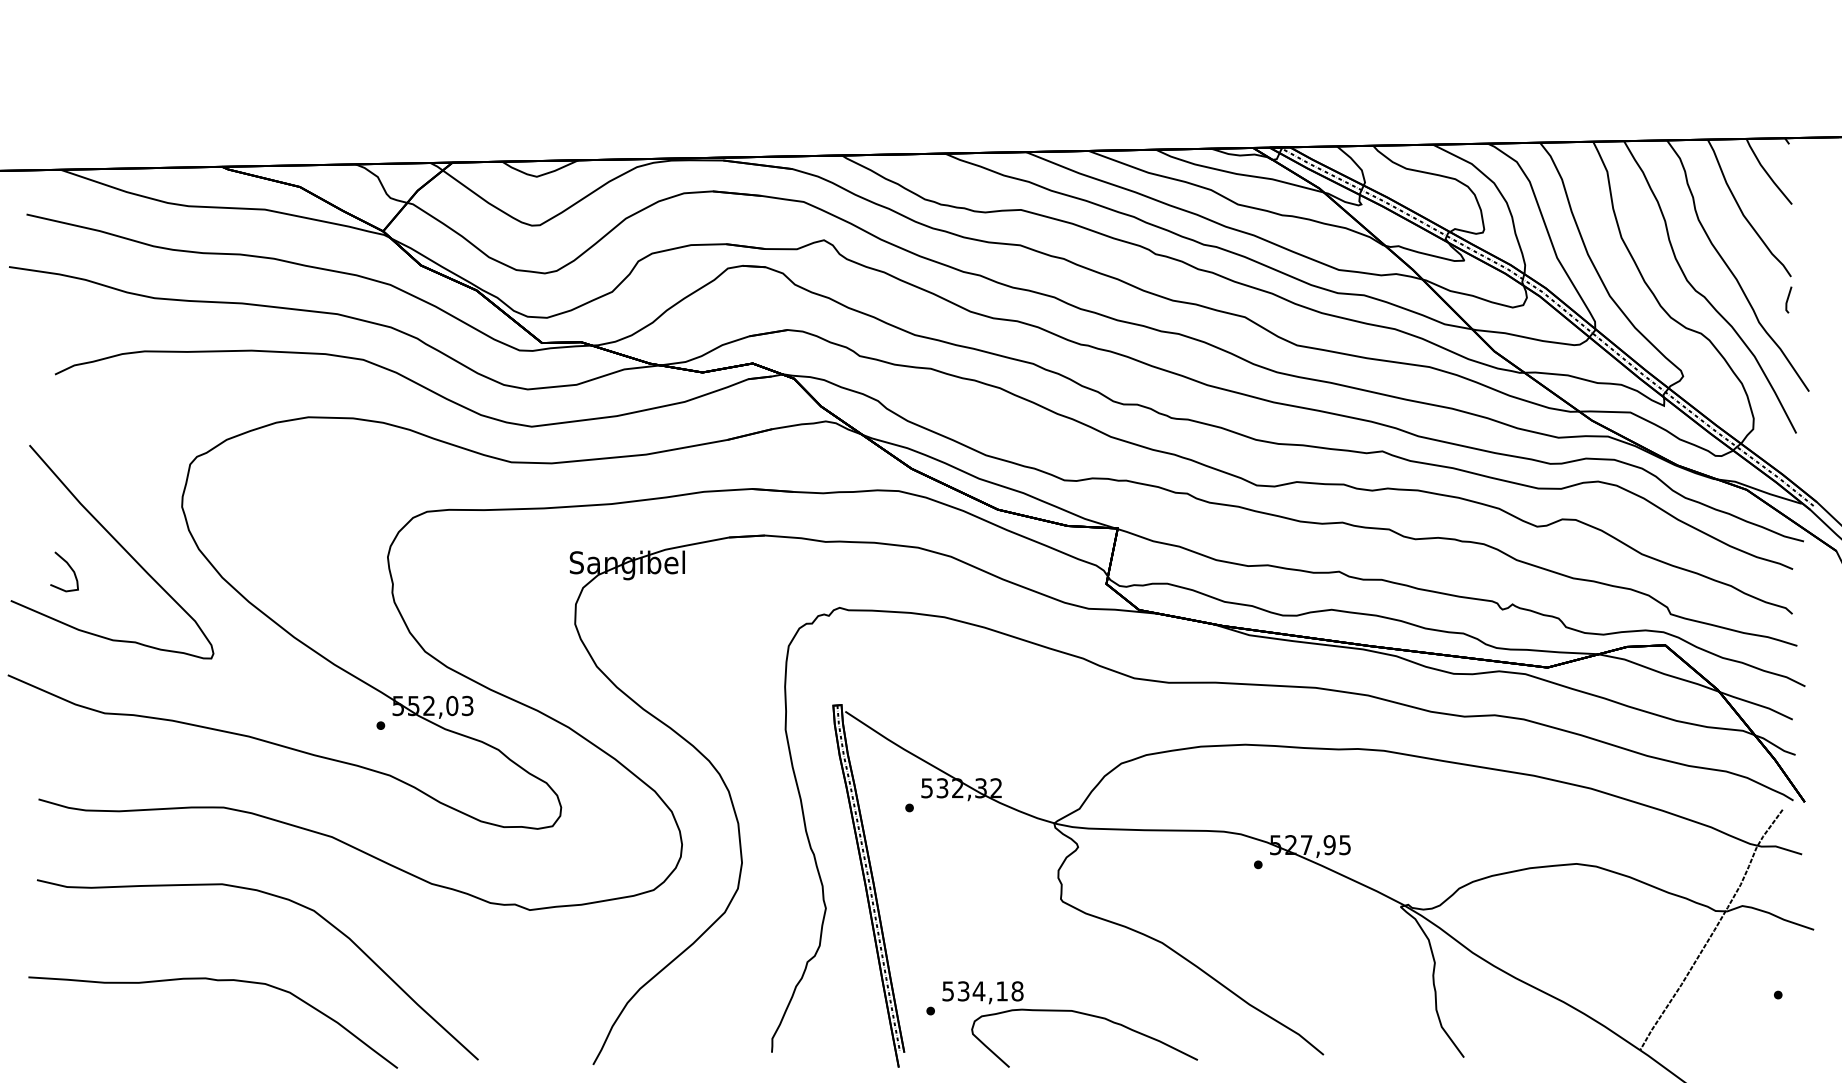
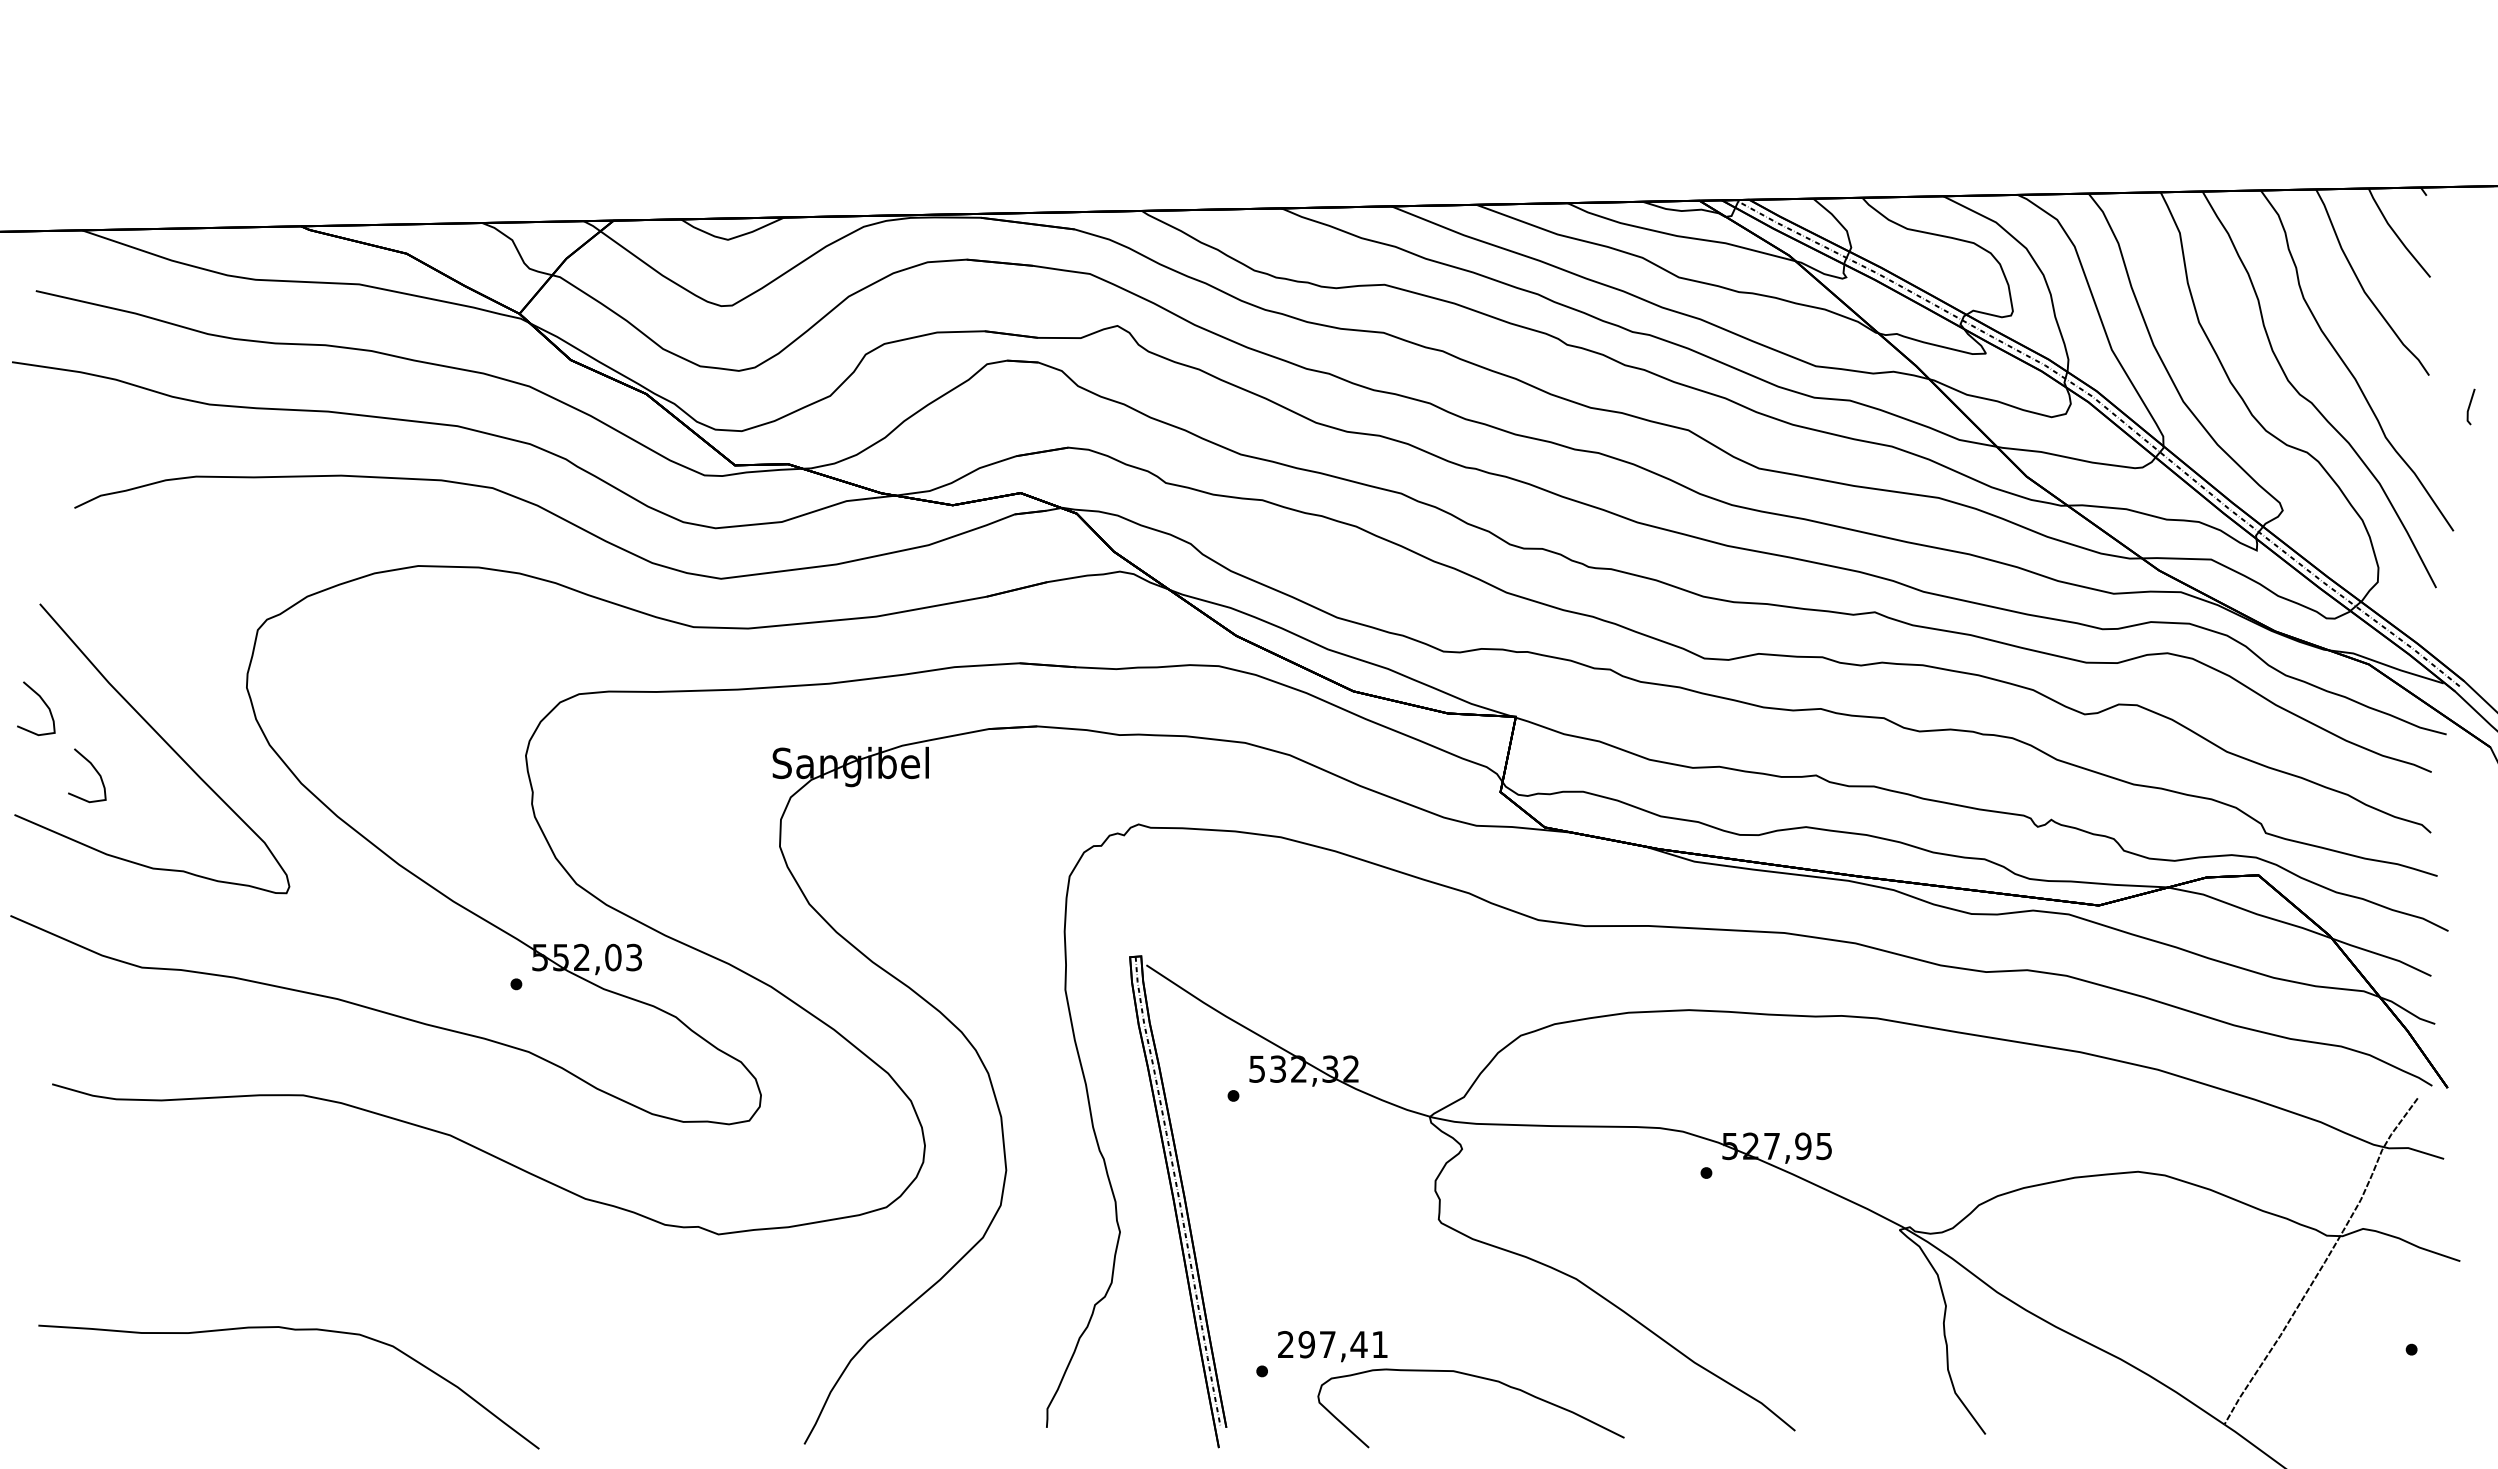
line: (1788, 299) -> (2470, 406), moved
curve: (32, 519) -> (44, 704), added
curve: (280, 898) -> (380, 1218), removed
text: (983, 991) -> (1333, 1344), 534,18 -> 297,41

